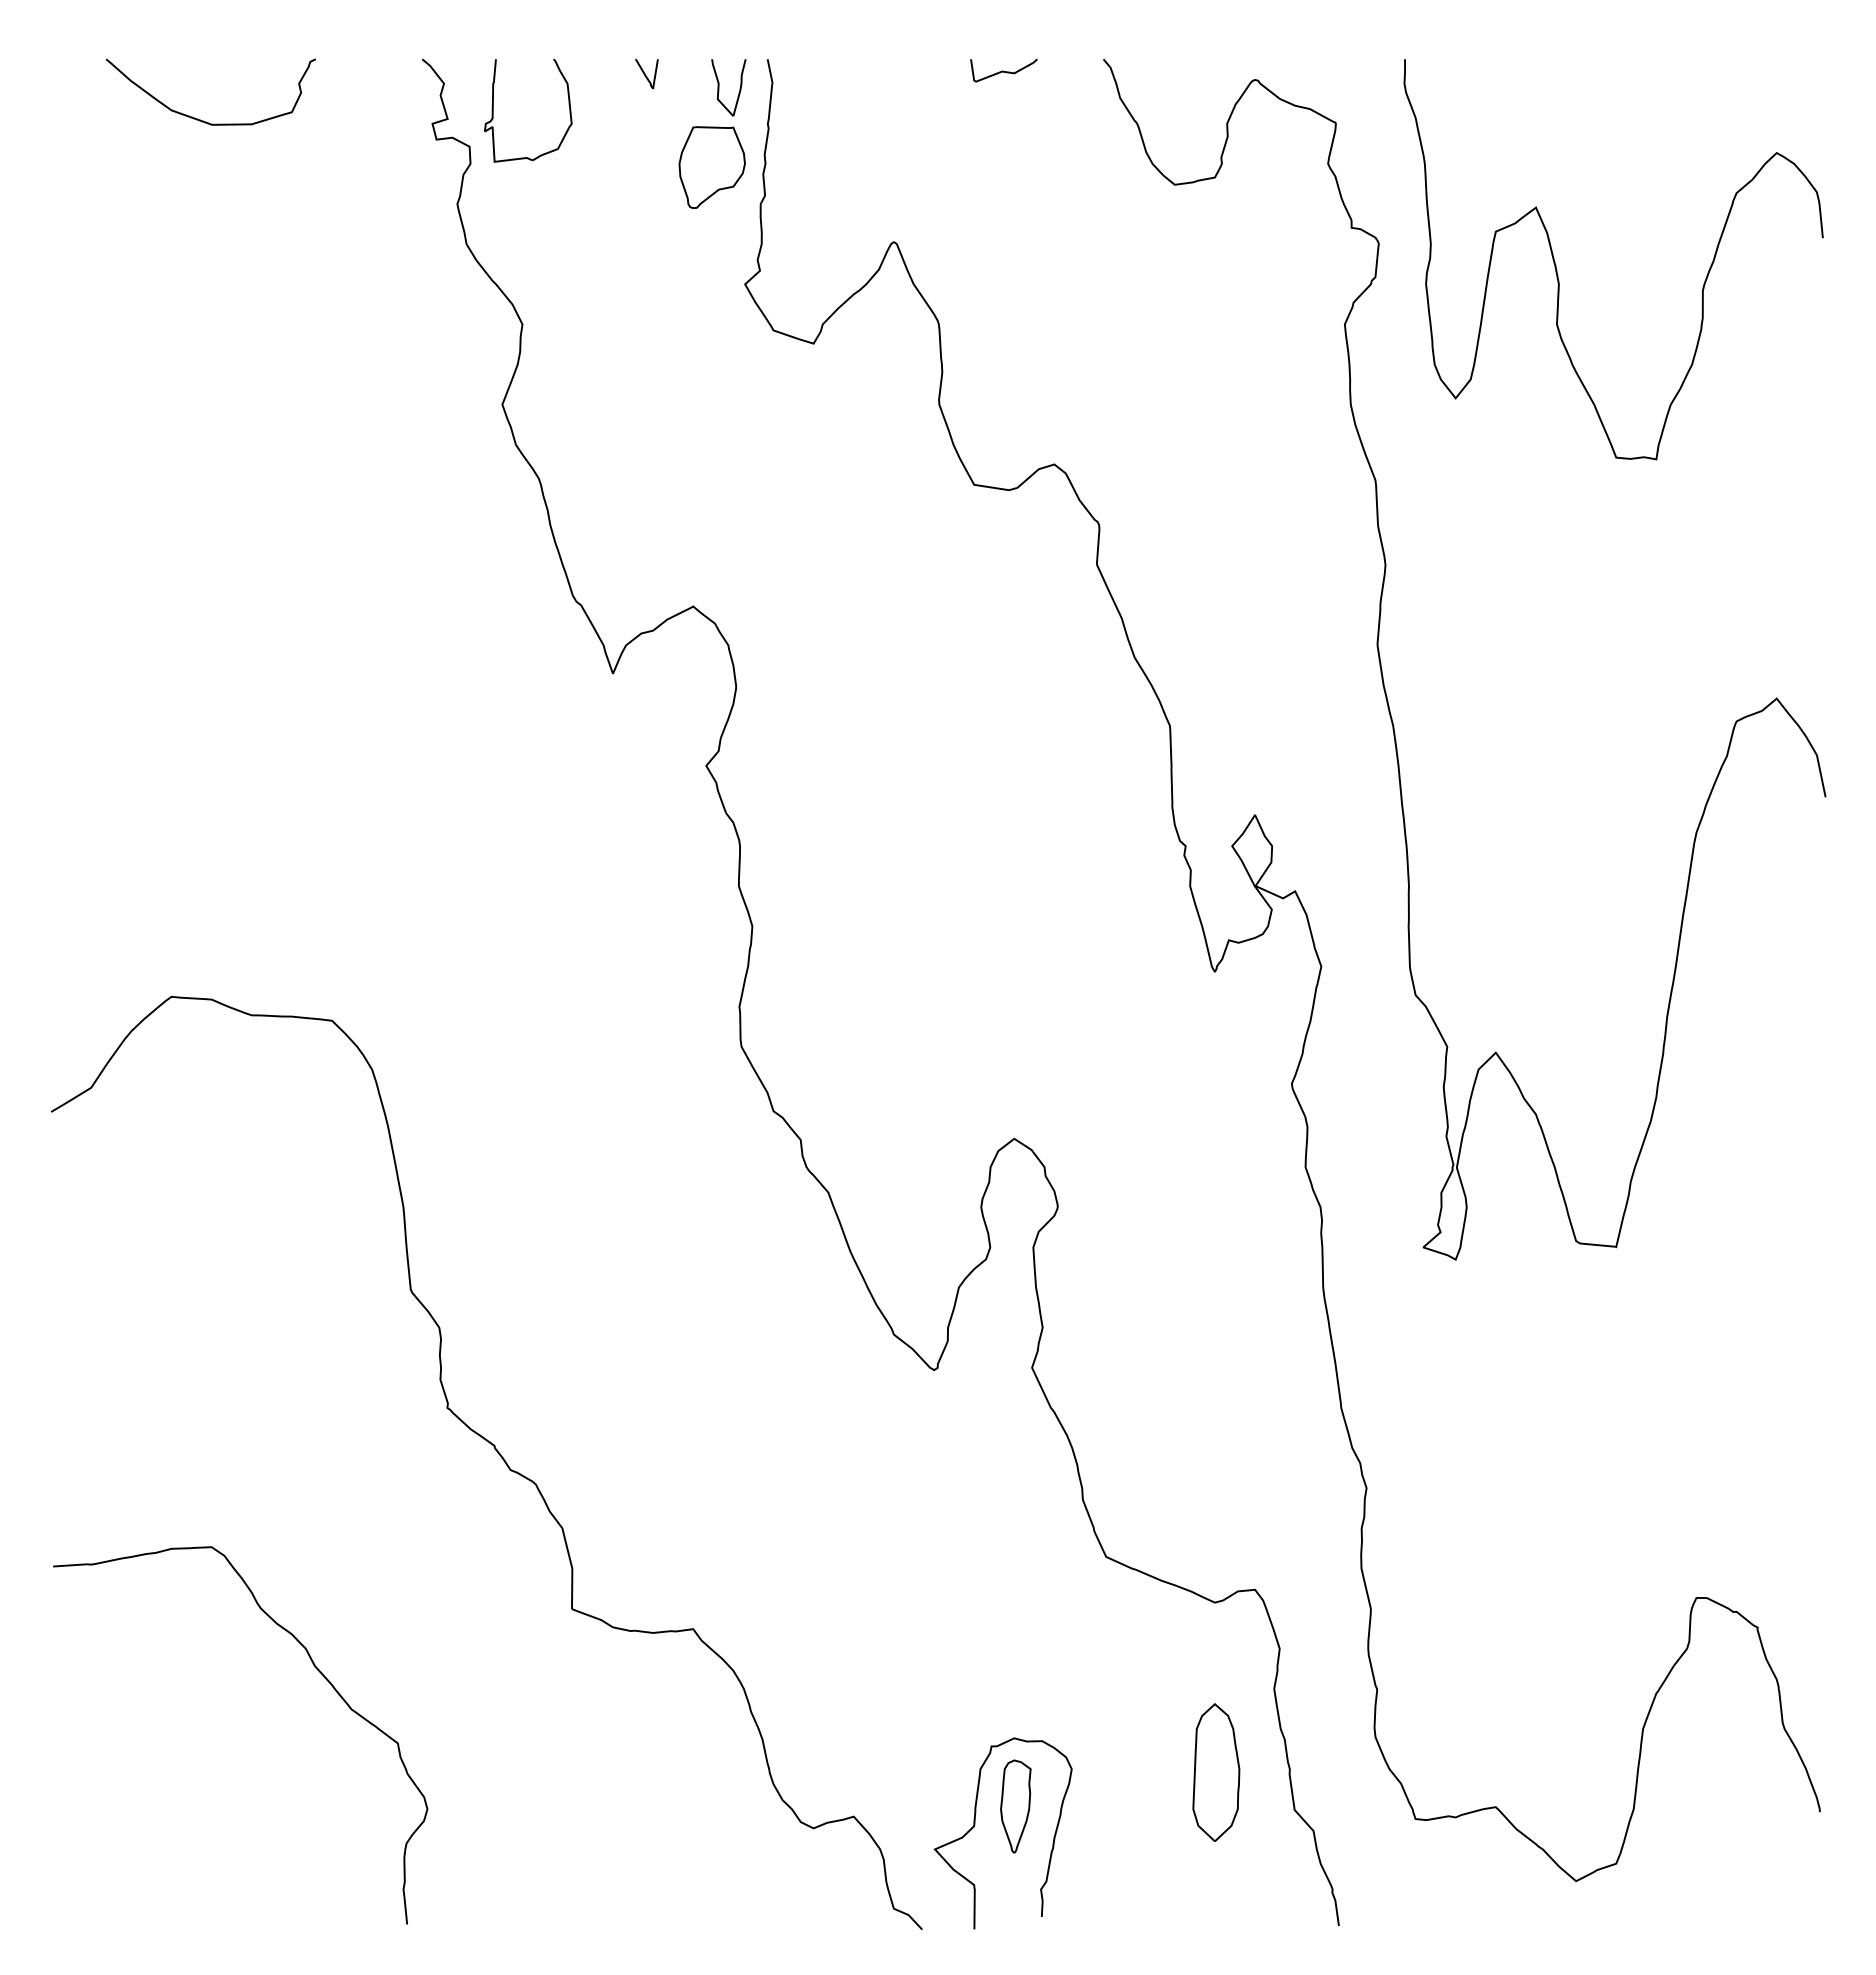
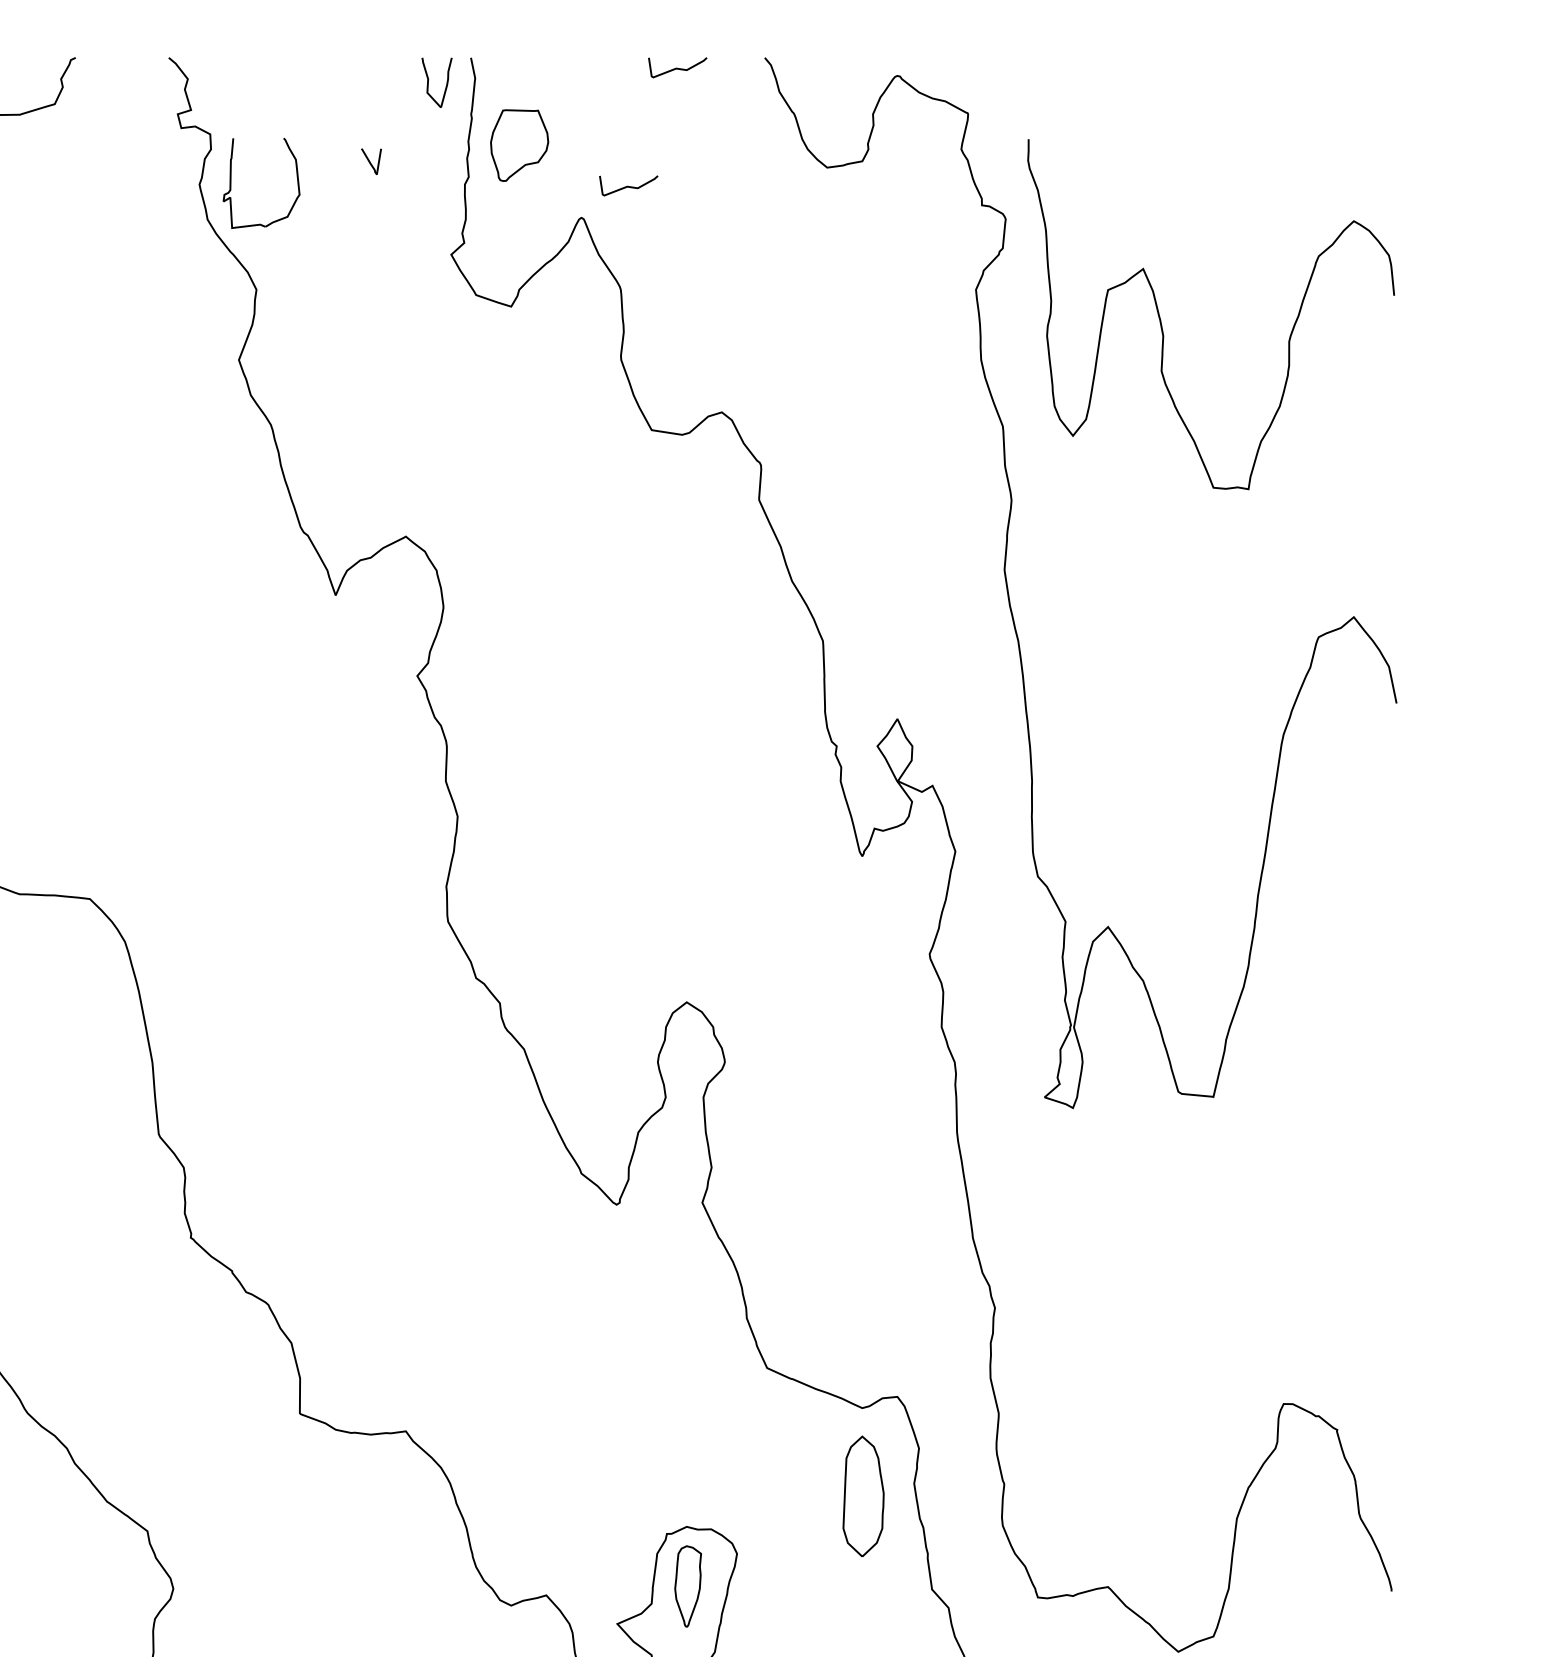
curve: (645, 73) -> (370, 161), moved
part: (493, 110) -> (231, 183), moved
part: (711, 167) -> (519, 145), moved
curve: (947, 205) -> (628, 185), added
curve: (1557, 270) -> (1162, 324), moved
part: (1216, 1772) -> (863, 1496), moved

